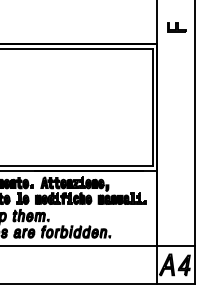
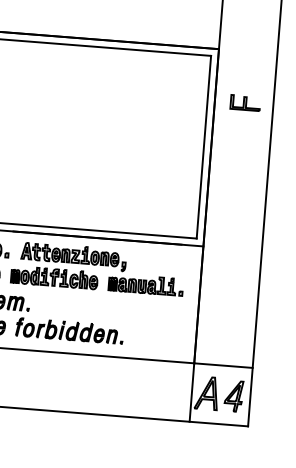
part: (176, 27) -> (244, 103), moved

